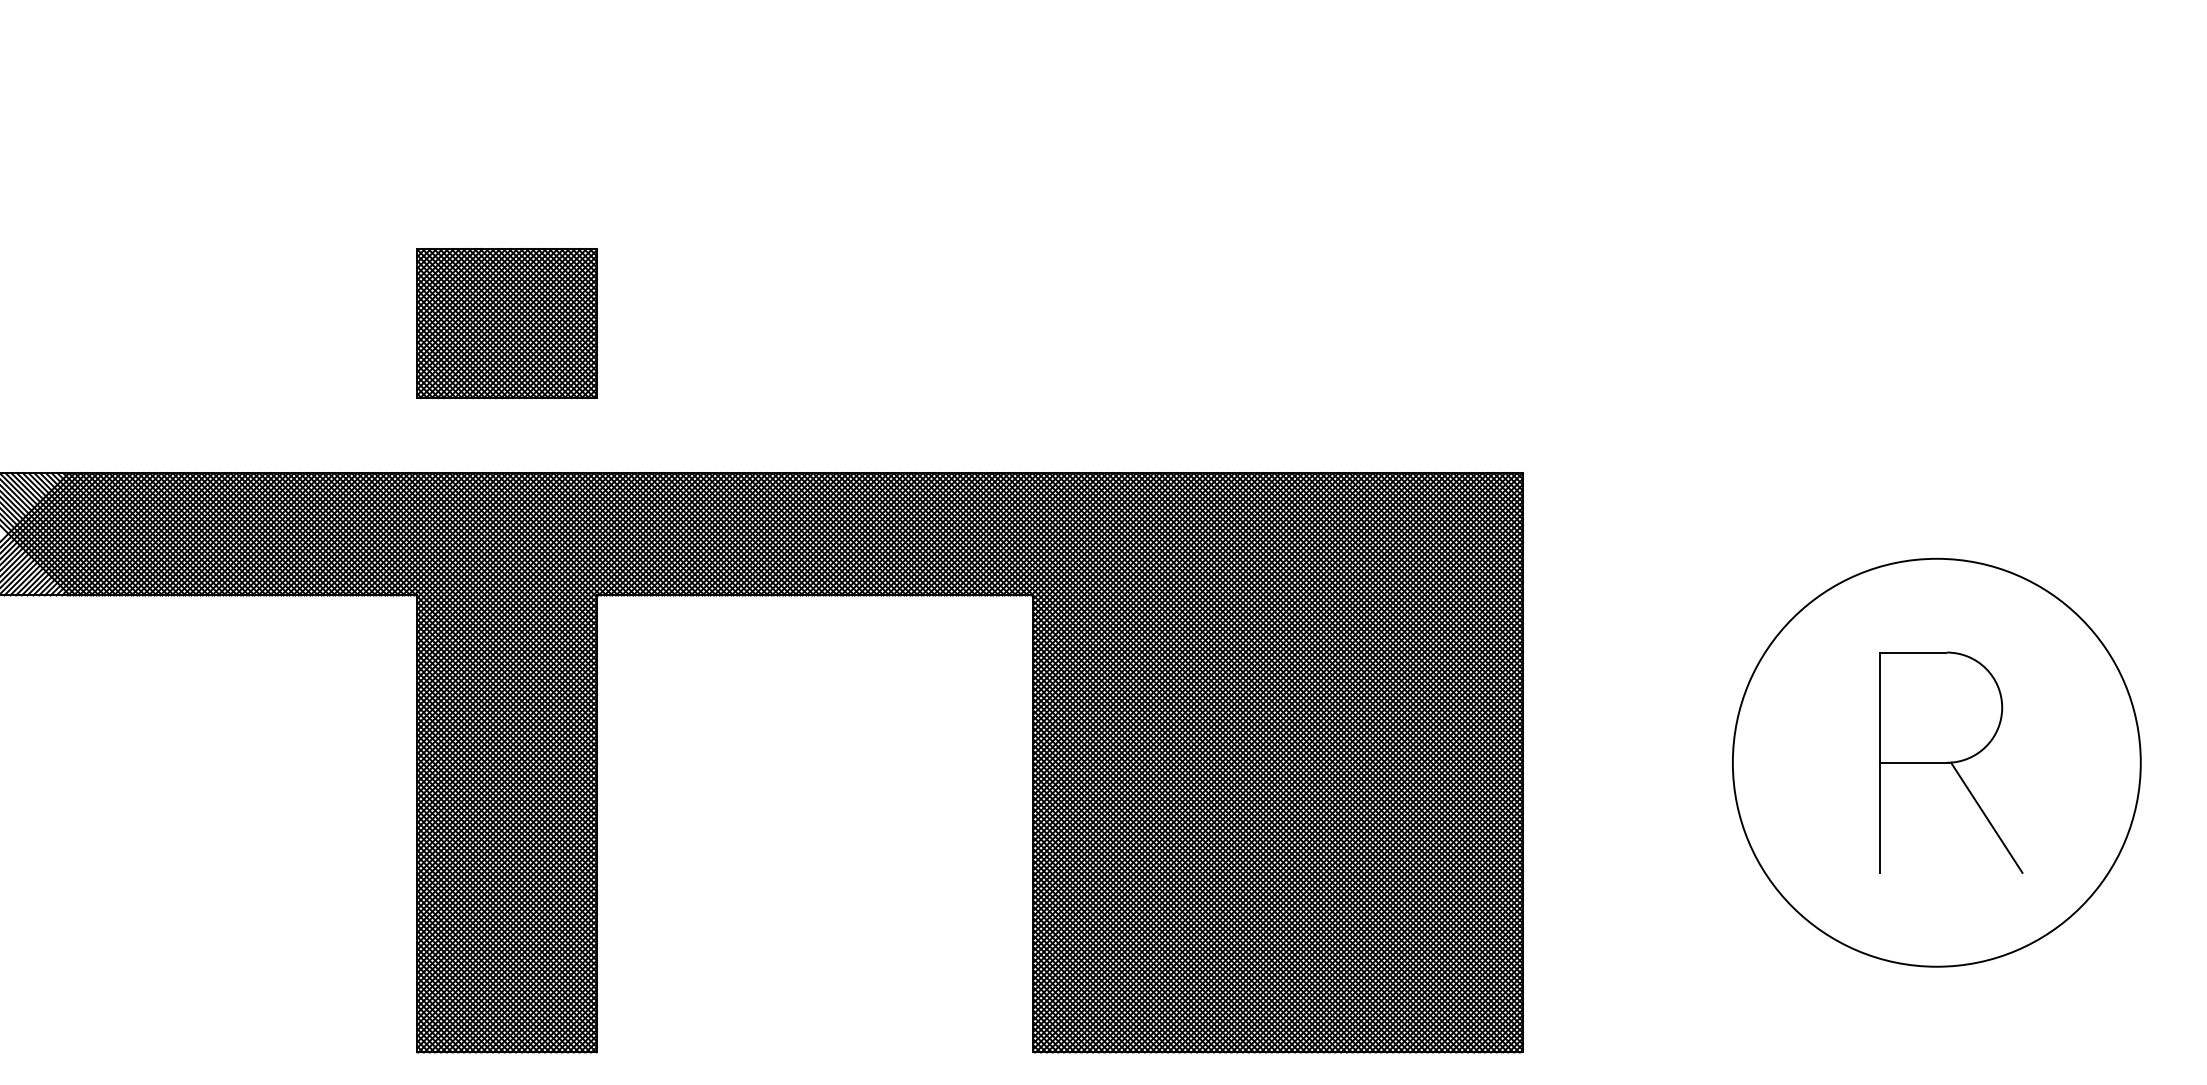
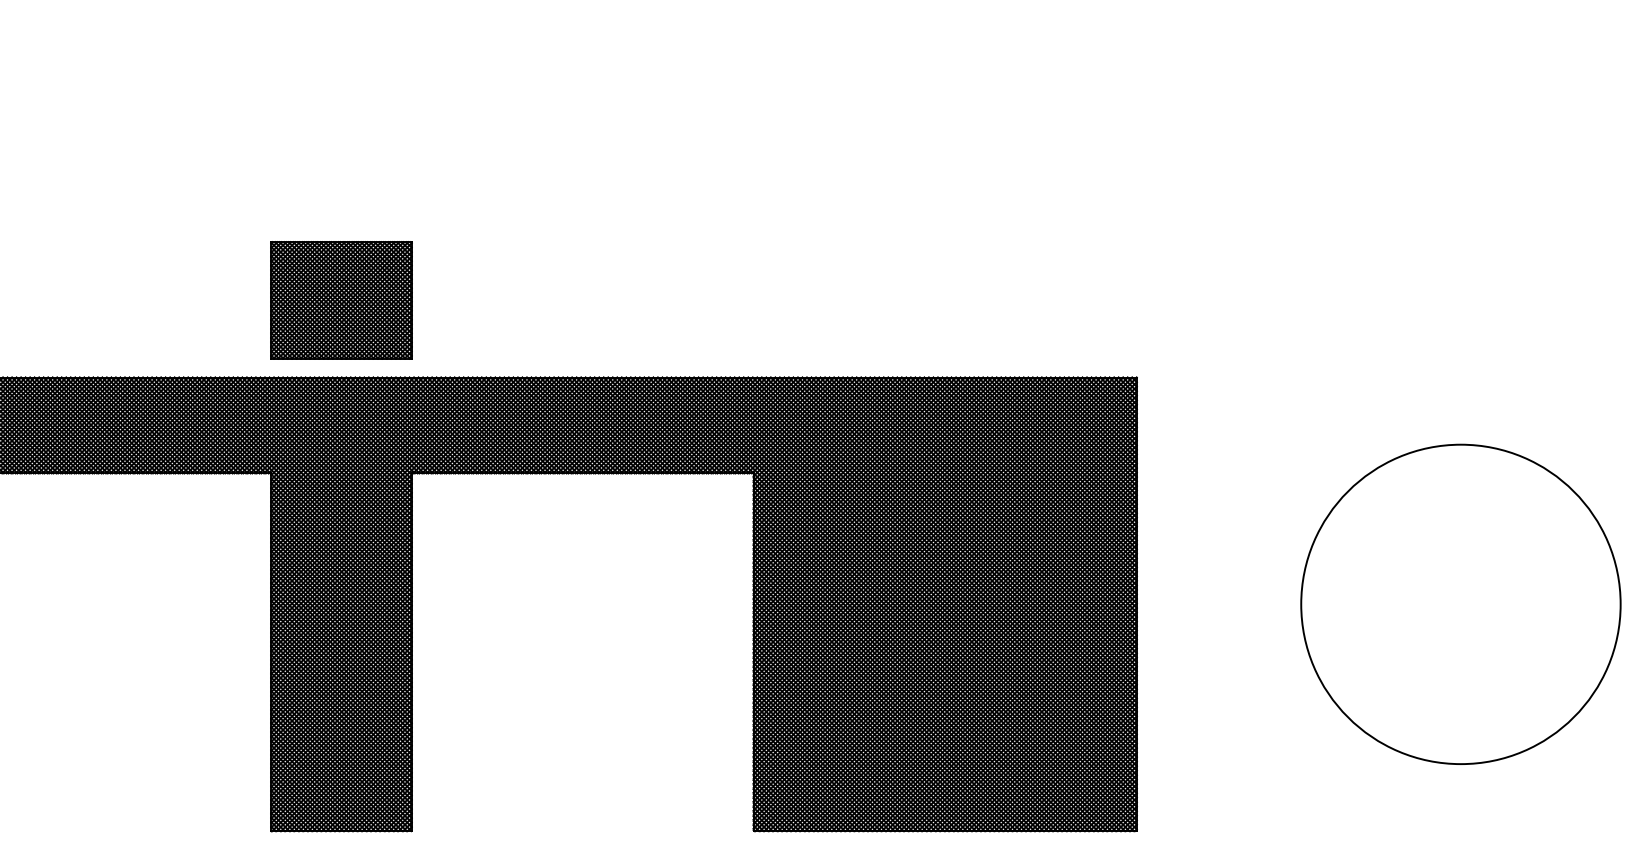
part: (506, 323) -> (340, 300), moved
part: (1951, 762) -> (1472, 604), removed

